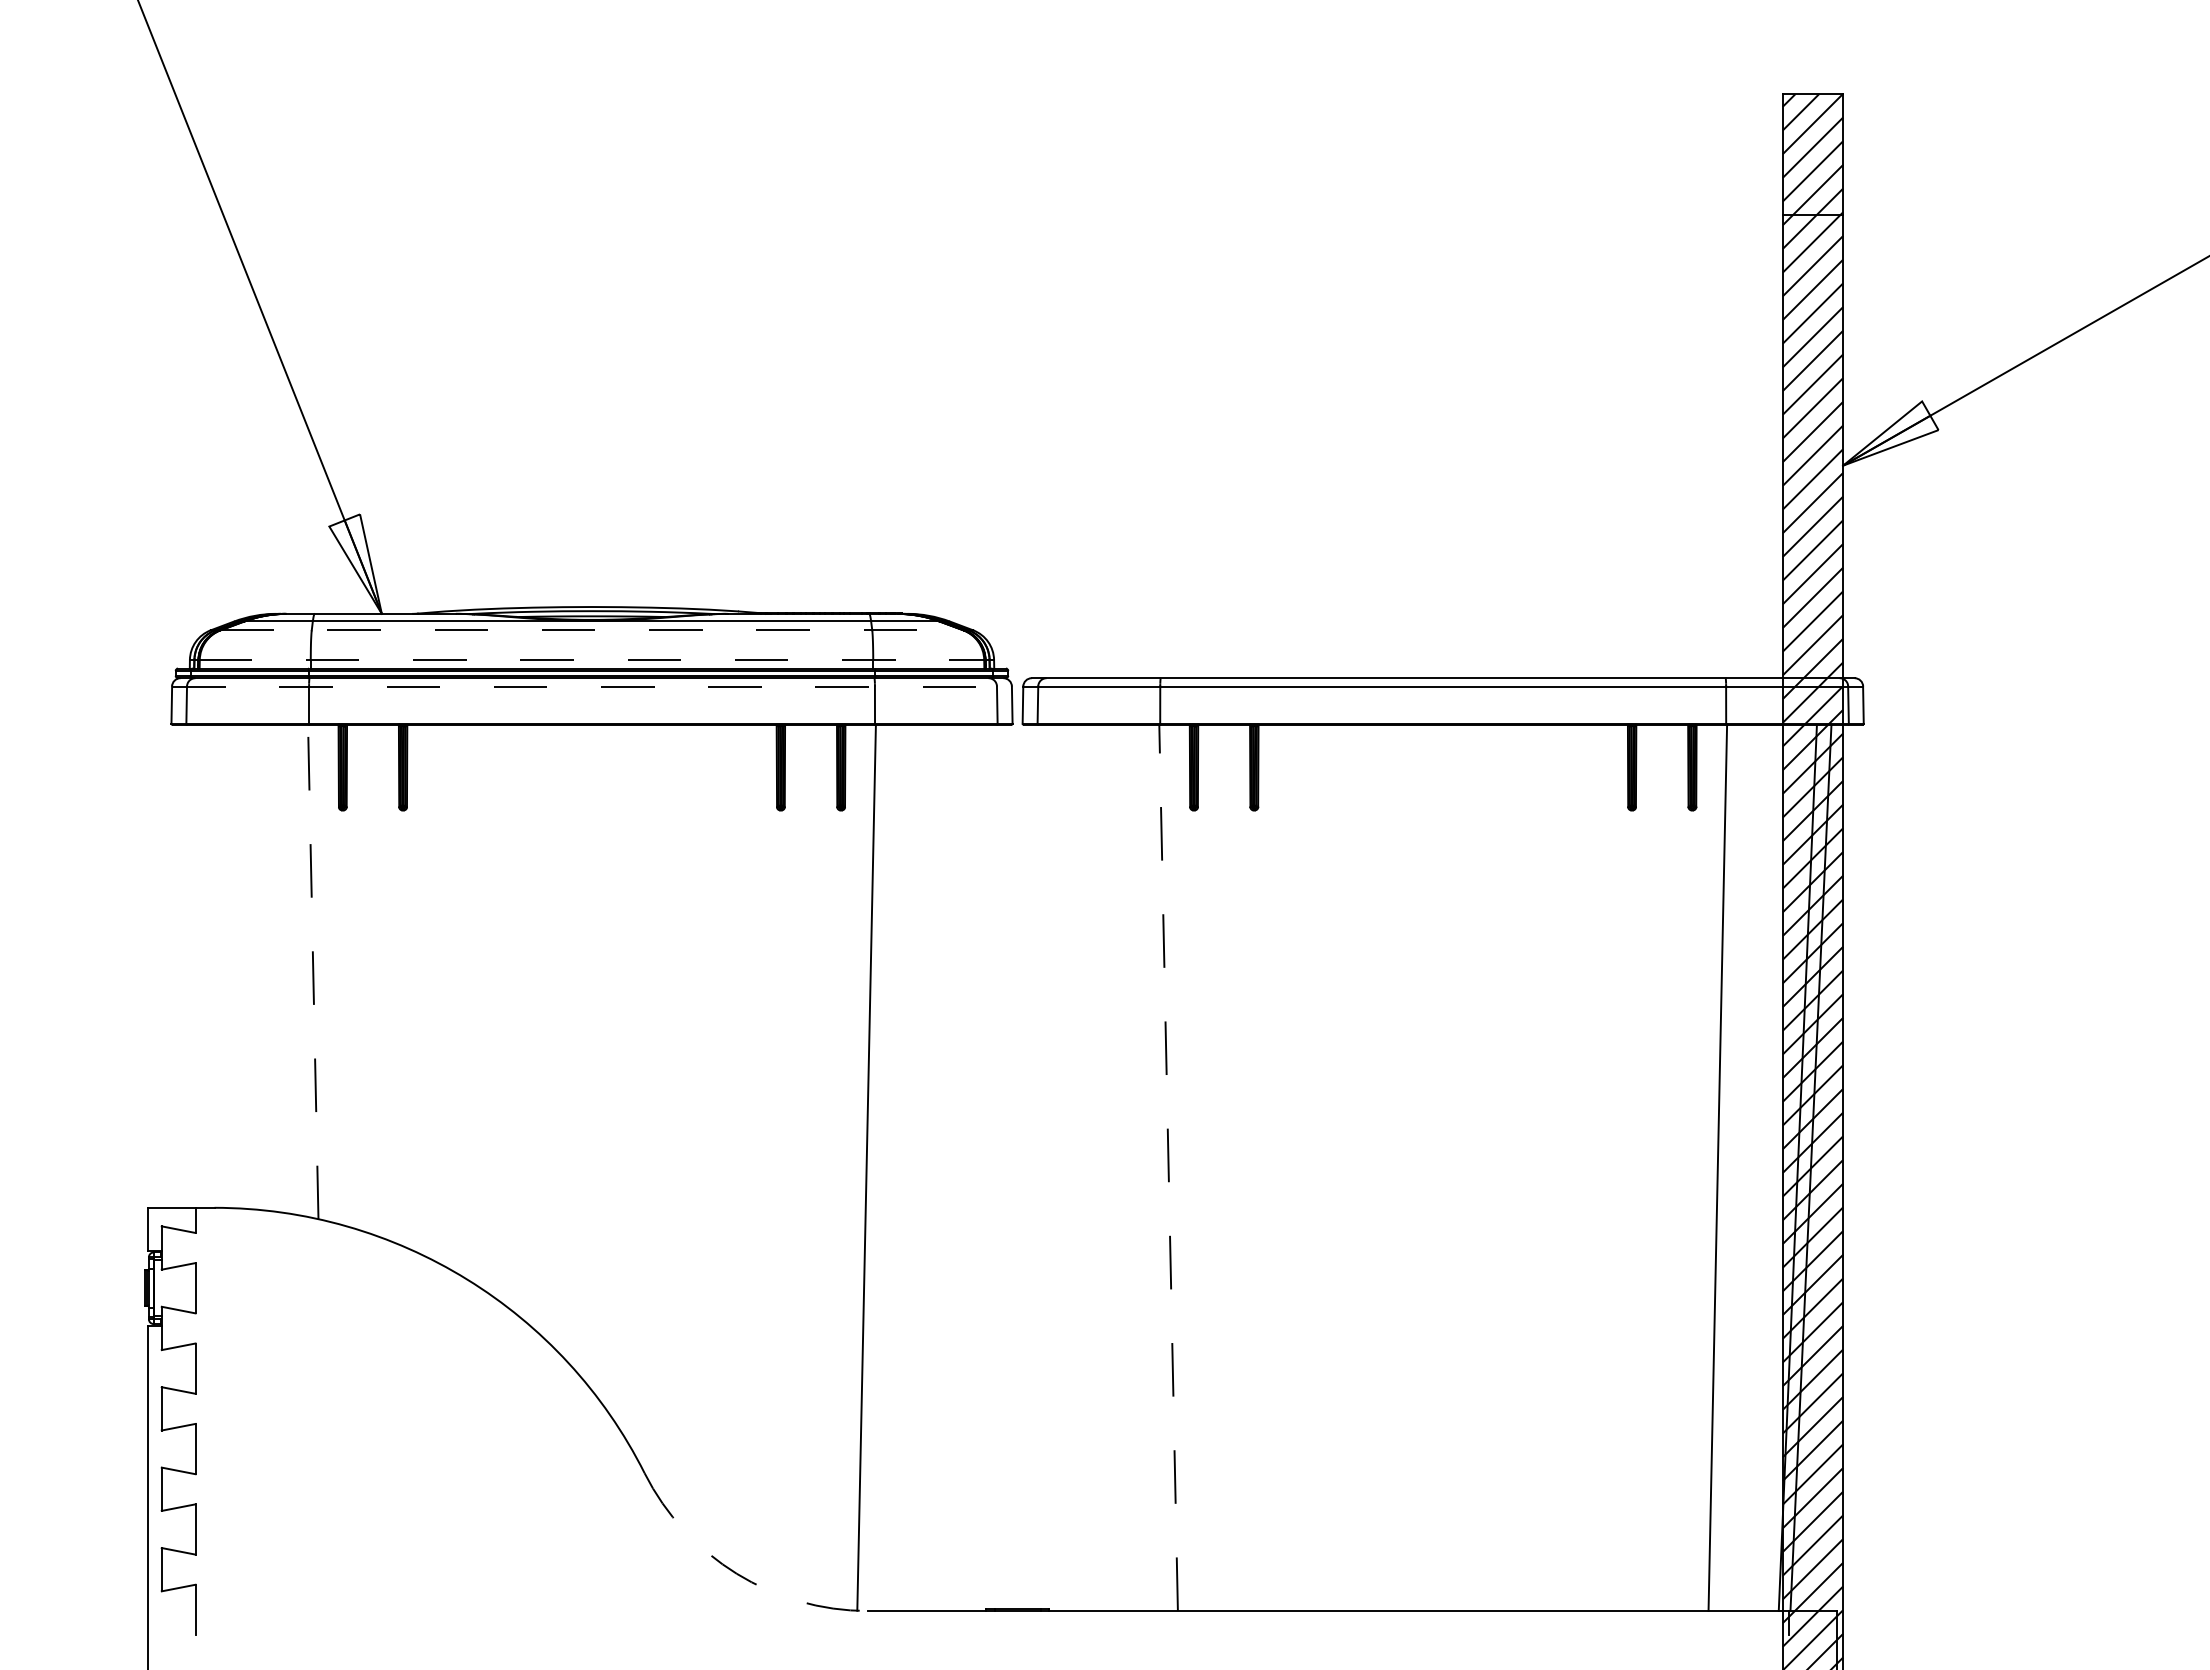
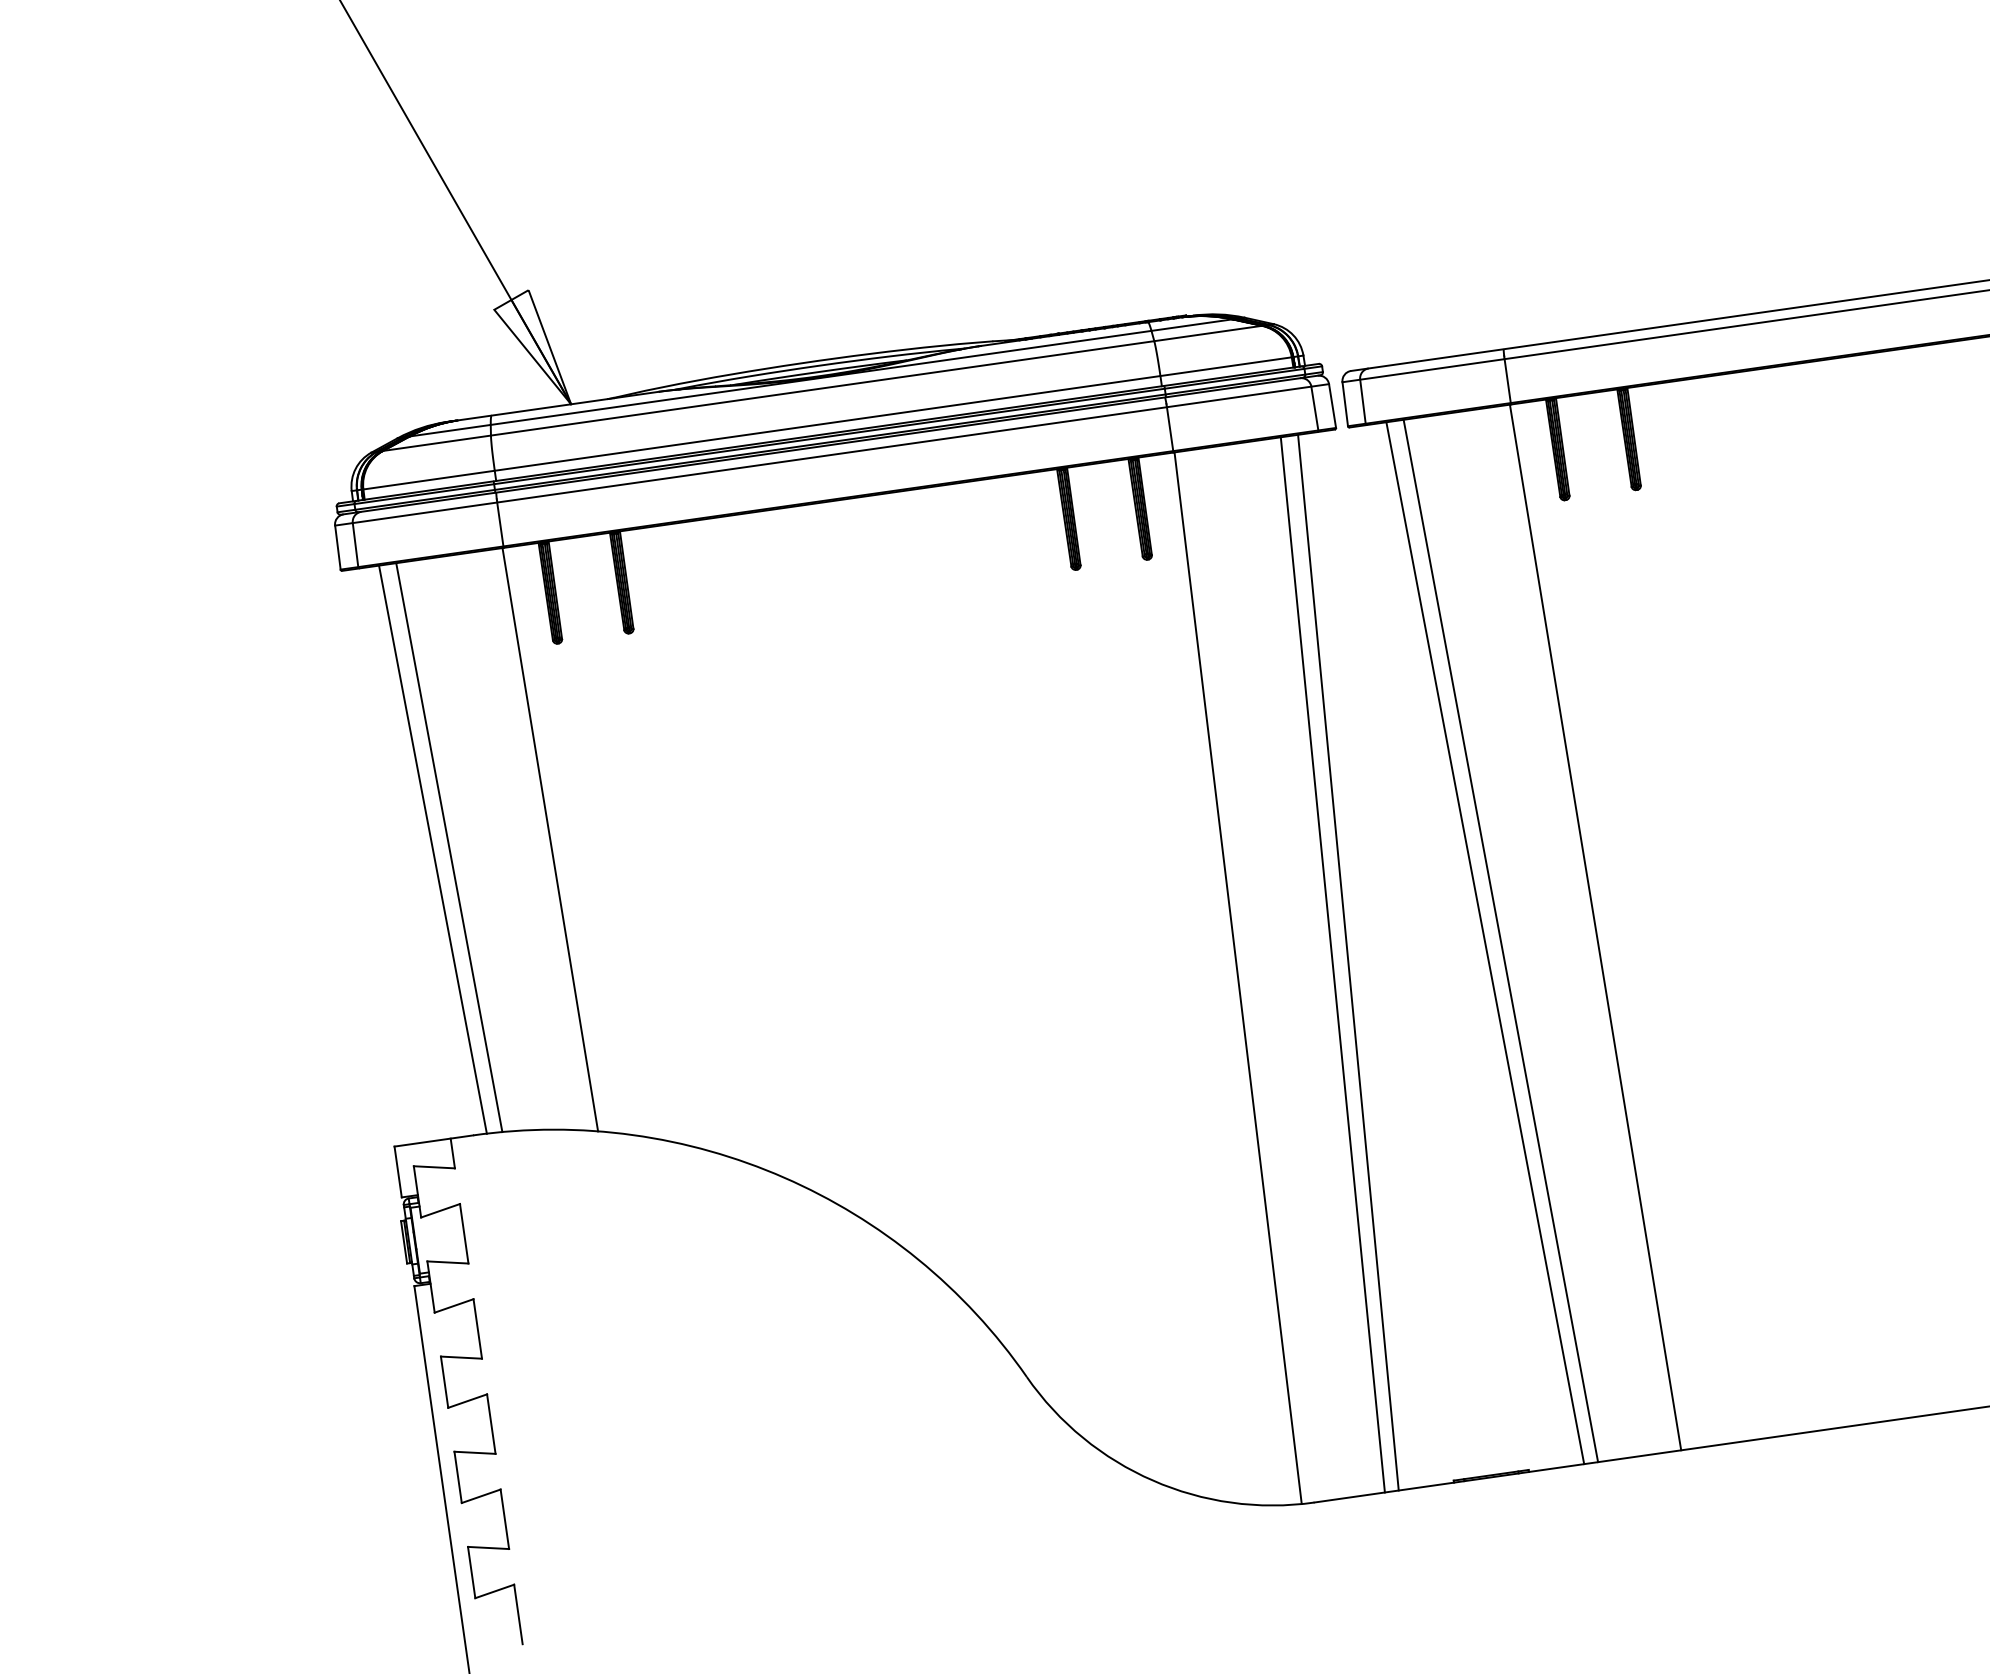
line: (592, 630) -> (823, 388), dashed -> solid
line: (592, 659) -> (828, 422), dashed -> solid
line: (592, 686) -> (832, 454), dashed -> solid
line: (214, 966) -> (432, 849), added
line: (228, 966) -> (449, 847), added
line: (313, 971) -> (550, 839), dashed -> solid
line: (946, 1167) -> (1332, 964), added
line: (959, 1167) -> (1348, 962), added
line: (1074, 1167) -> (1484, 942), added
line: (1088, 1167) -> (1500, 940), added
line: (1168, 1167) -> (1595, 927), dashed -> solid
arc: (736, 1573) -> (1152, 1480), dashed -> solid

